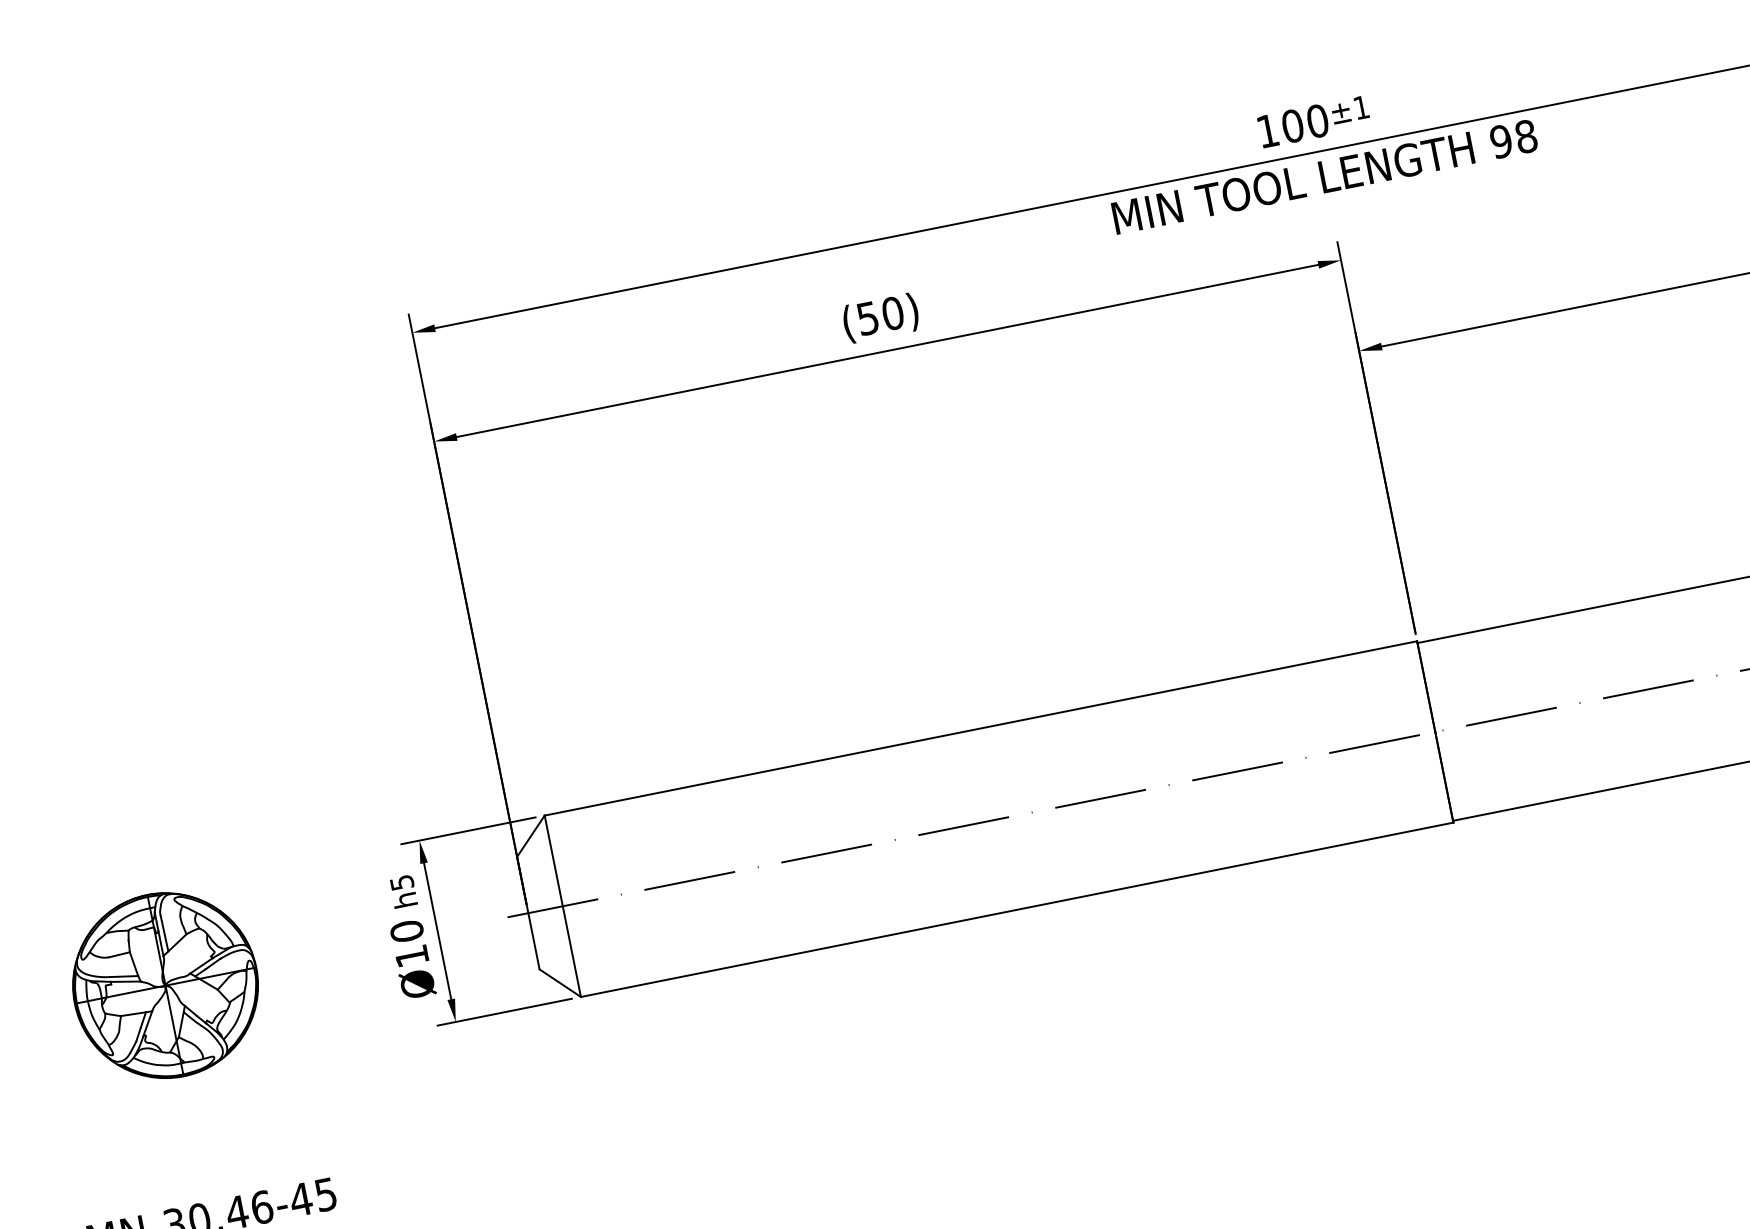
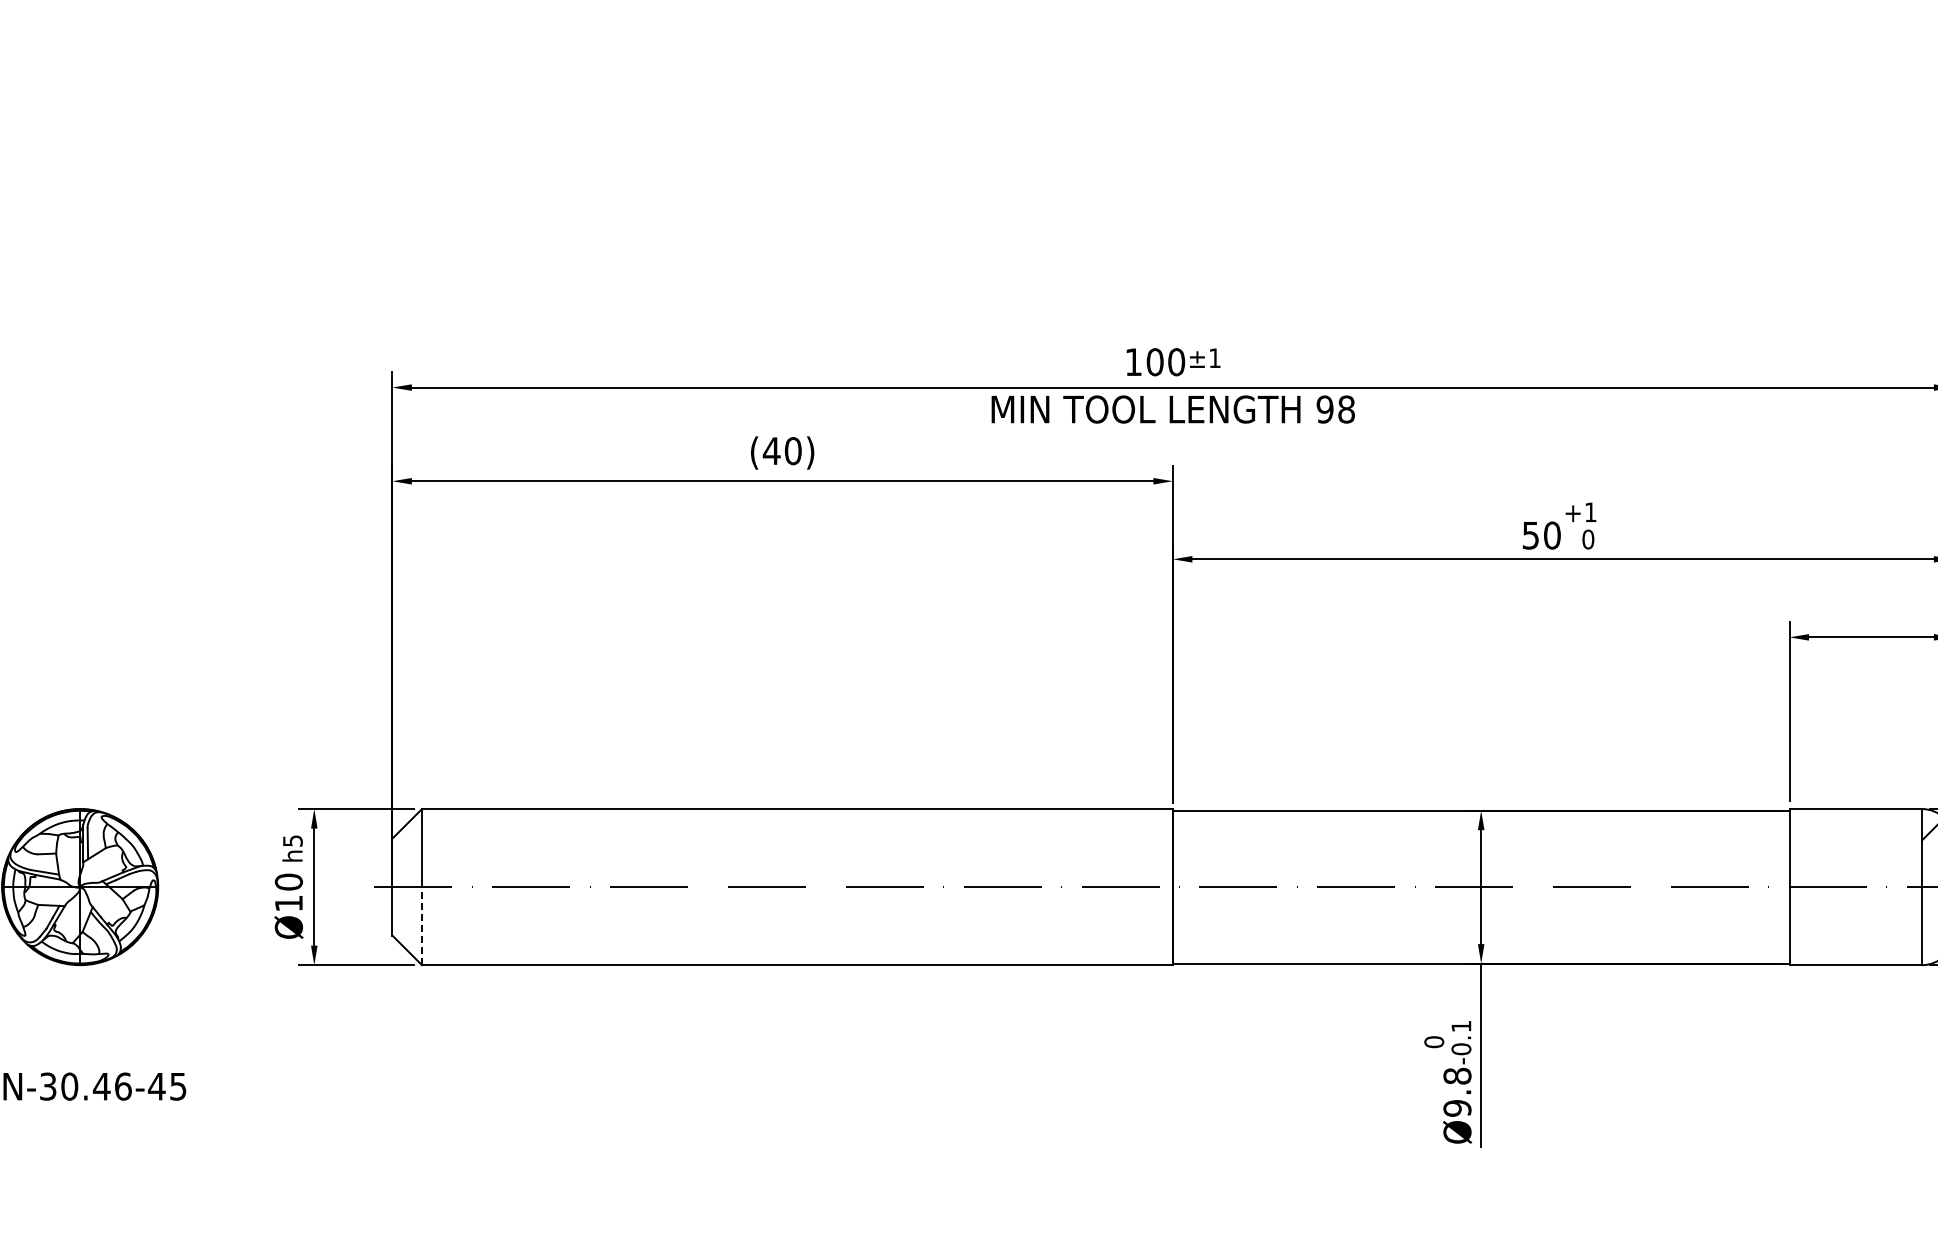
text: (867, 318) -> (771, 451), (50) -> (40)
line: (572, 950) -> (422, 925), solid -> dashed

